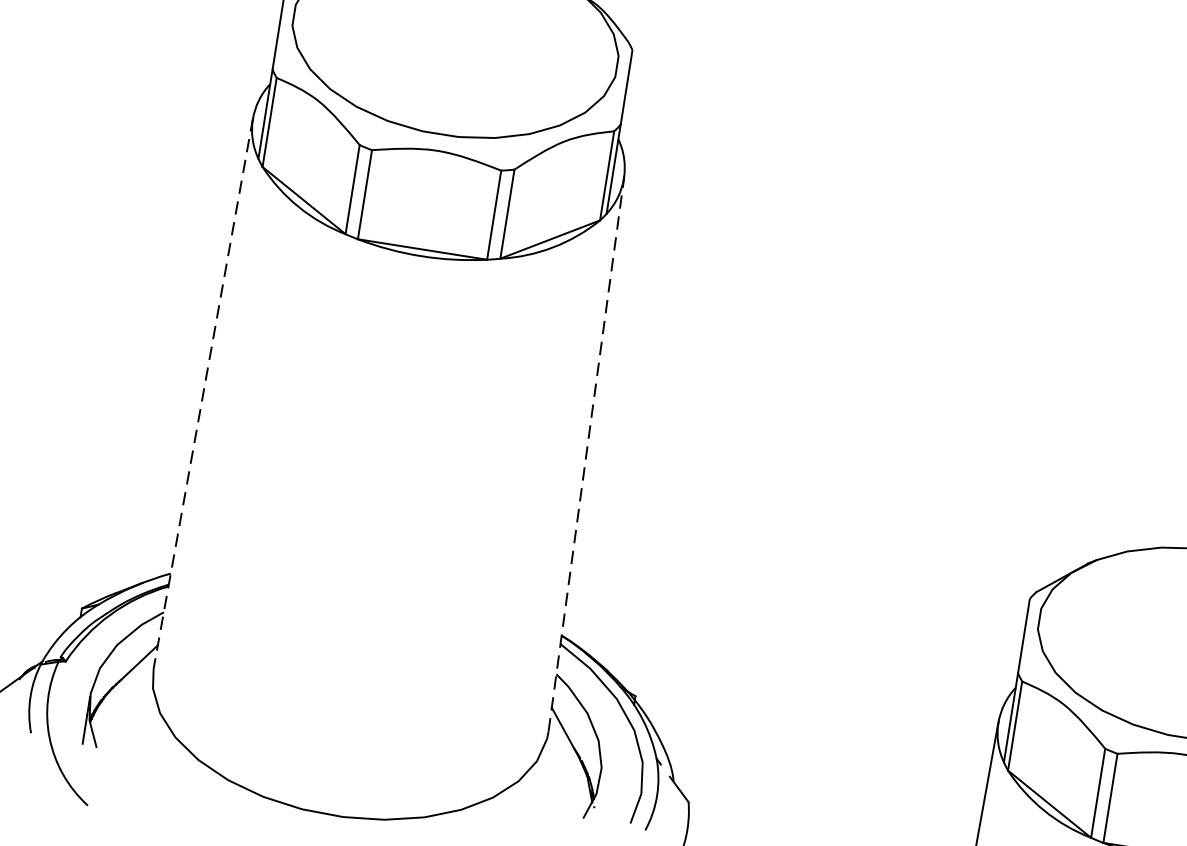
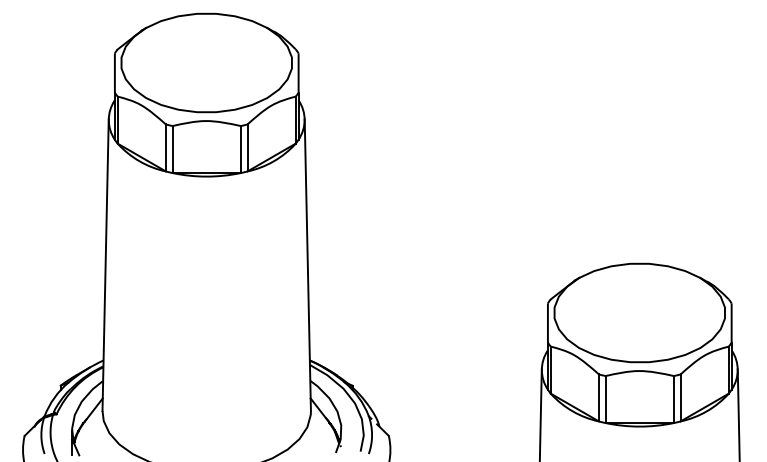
line: (202, 394) -> (105, 265), dashed -> solid
line: (585, 454) -> (307, 265), dashed -> solid

